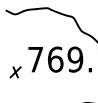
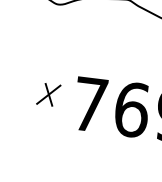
part: (15, 72) -> (48, 95), moved

